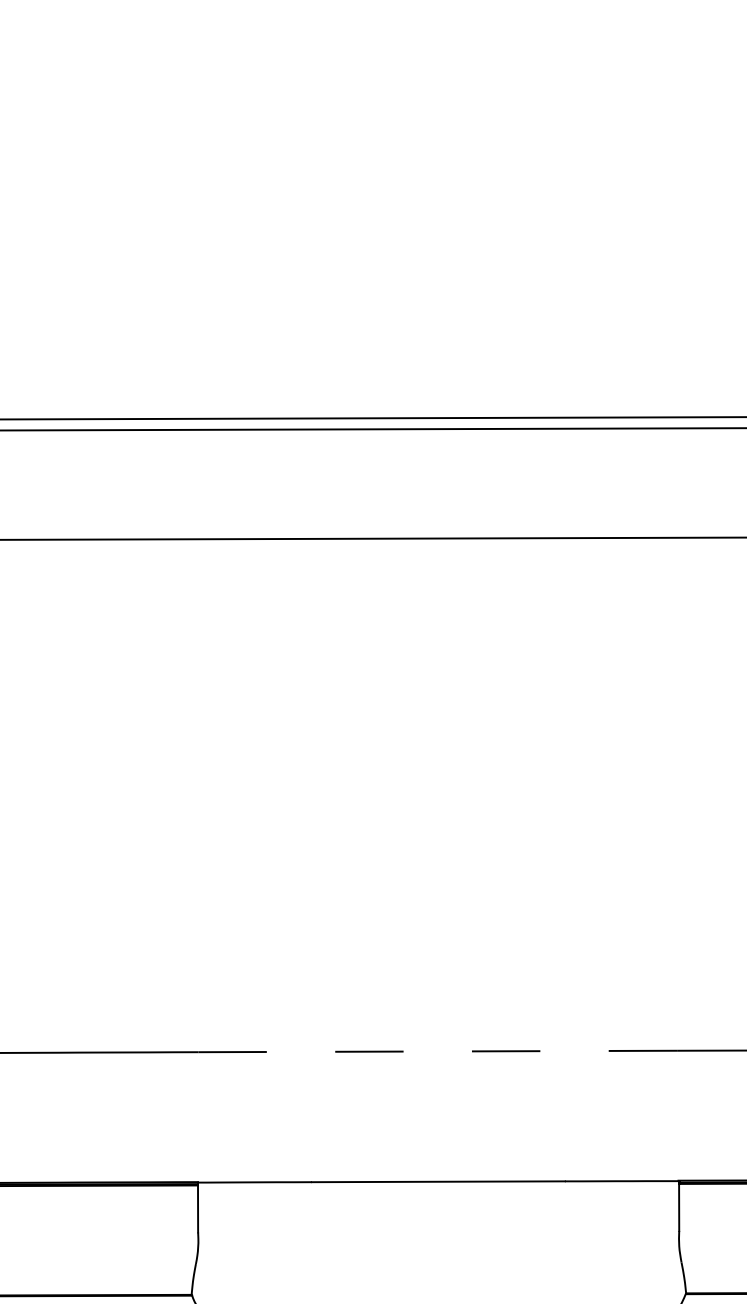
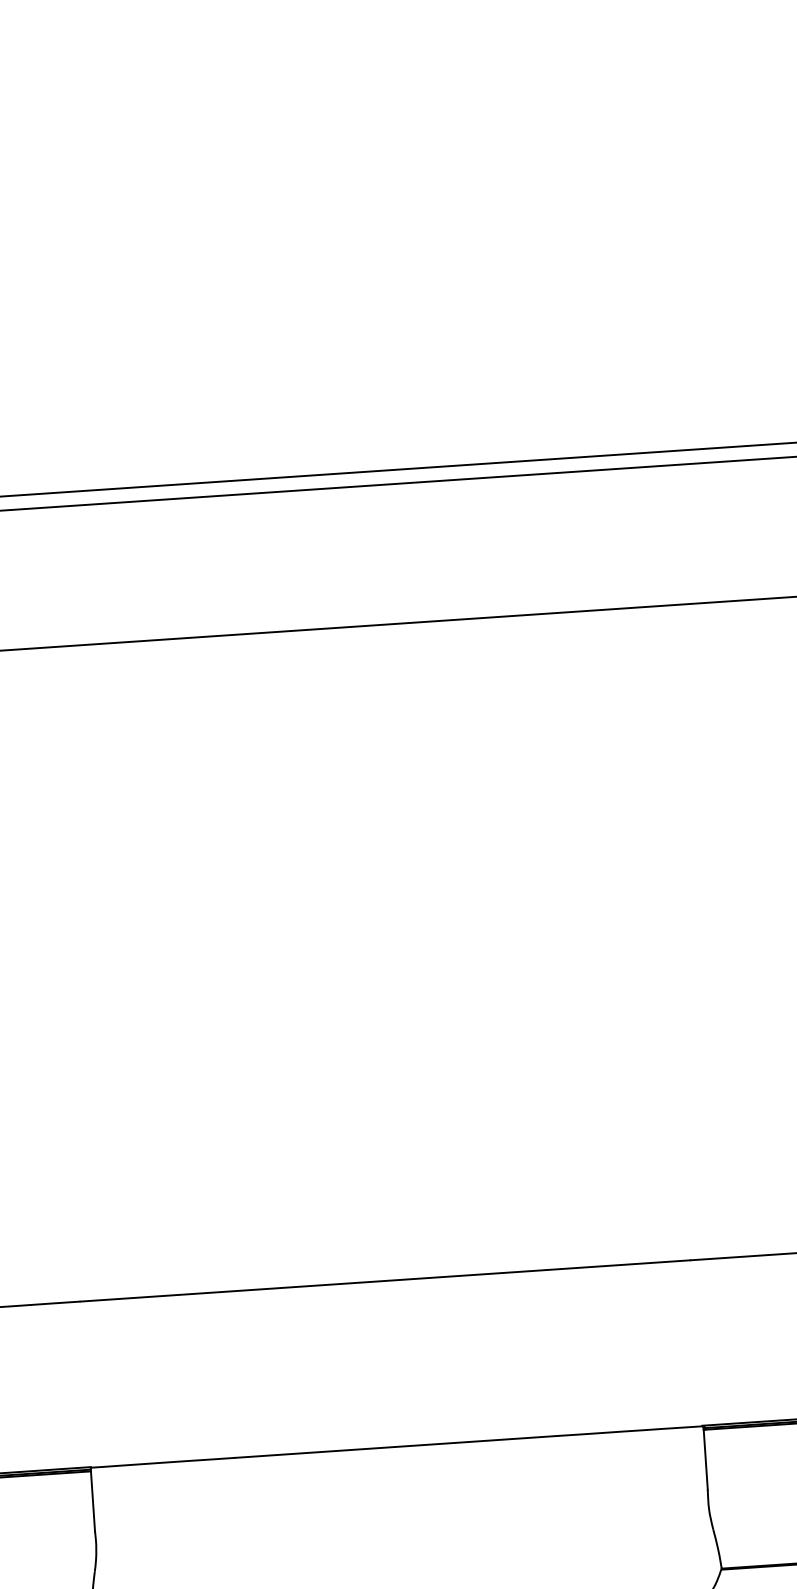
line: (438, 1051) -> (386, 1280), dashed -> solid

